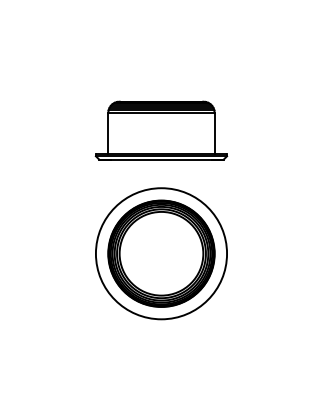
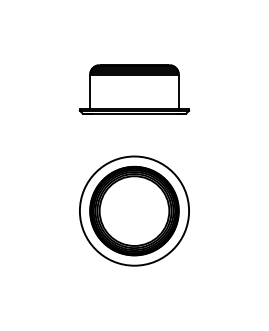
part: (161, 130) -> (134, 89), moved

